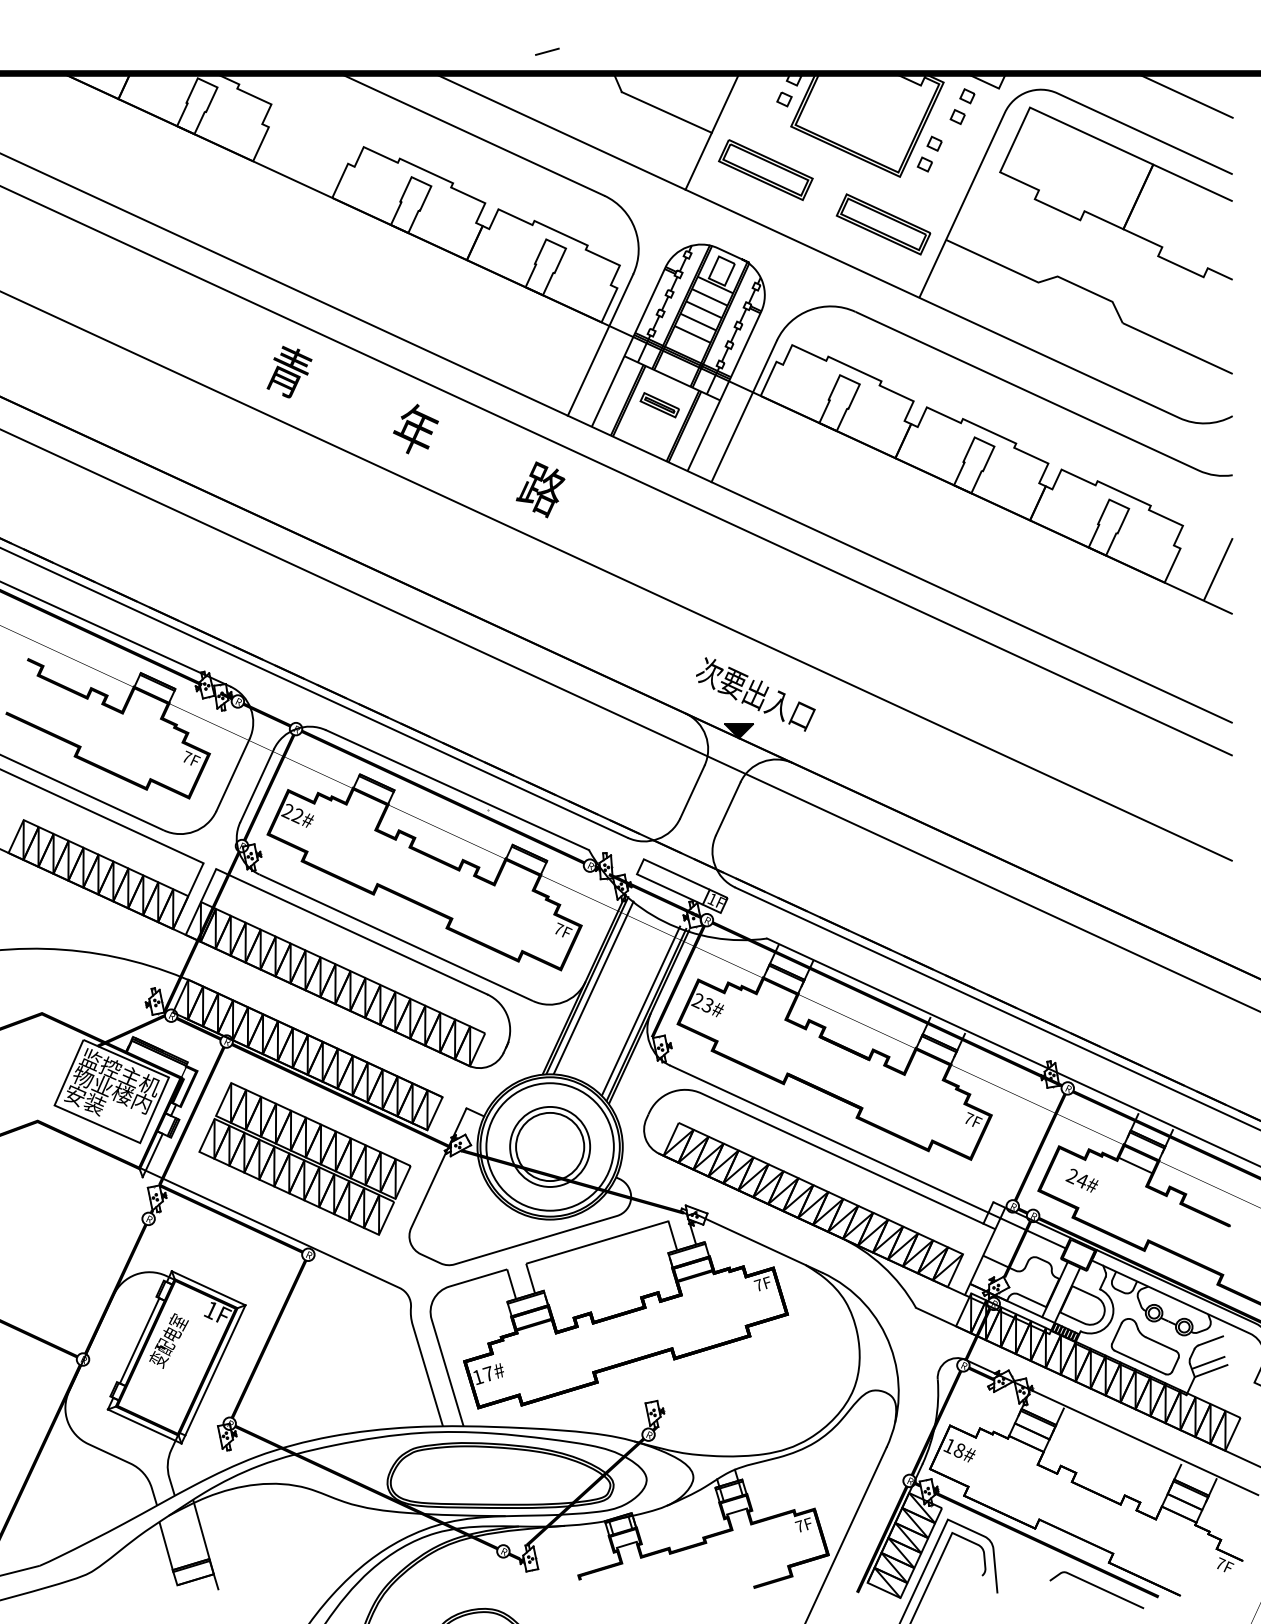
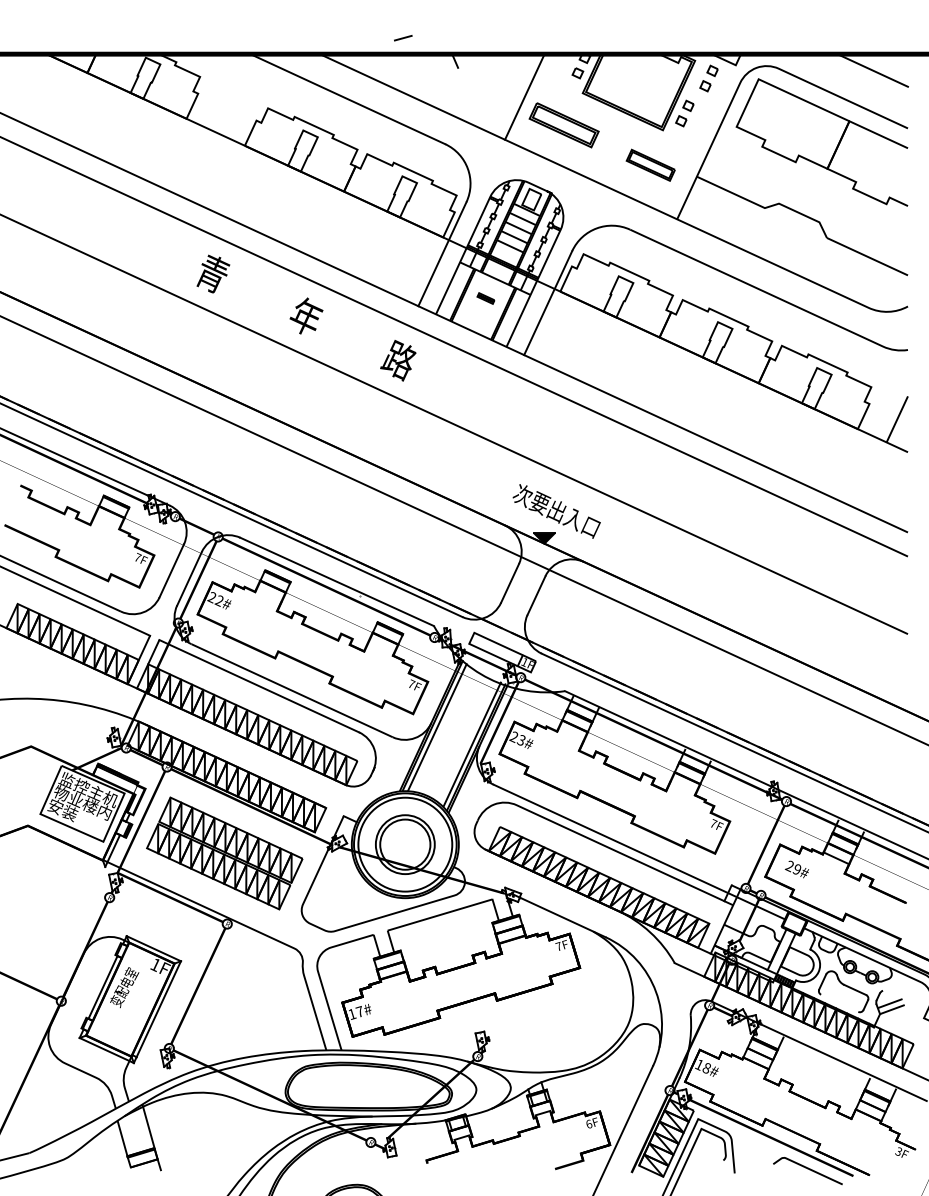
line: (666, 112) -> (491, 82), removed
part: (883, 224) -> (650, 165), size x0.7
part: (659, 405) -> (485, 298), size x0.6
text: (1081, 1180) -> (796, 869), 24# -> 29#
line: (1210, 1340) -> (891, 987), removed
line: (1139, 1362) -> (839, 1003), removed
text: (799, 1526) -> (588, 1124), 7F -> 6F
text: (1220, 1563) -> (898, 1151), 7F -> 3F

